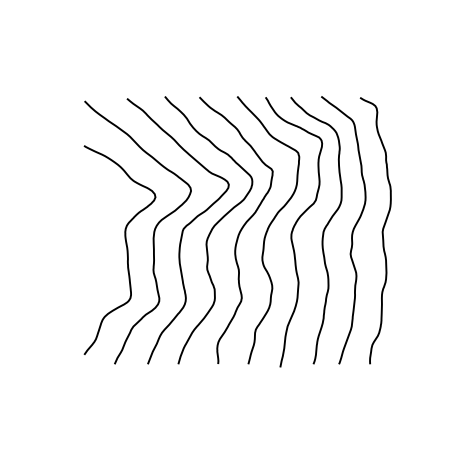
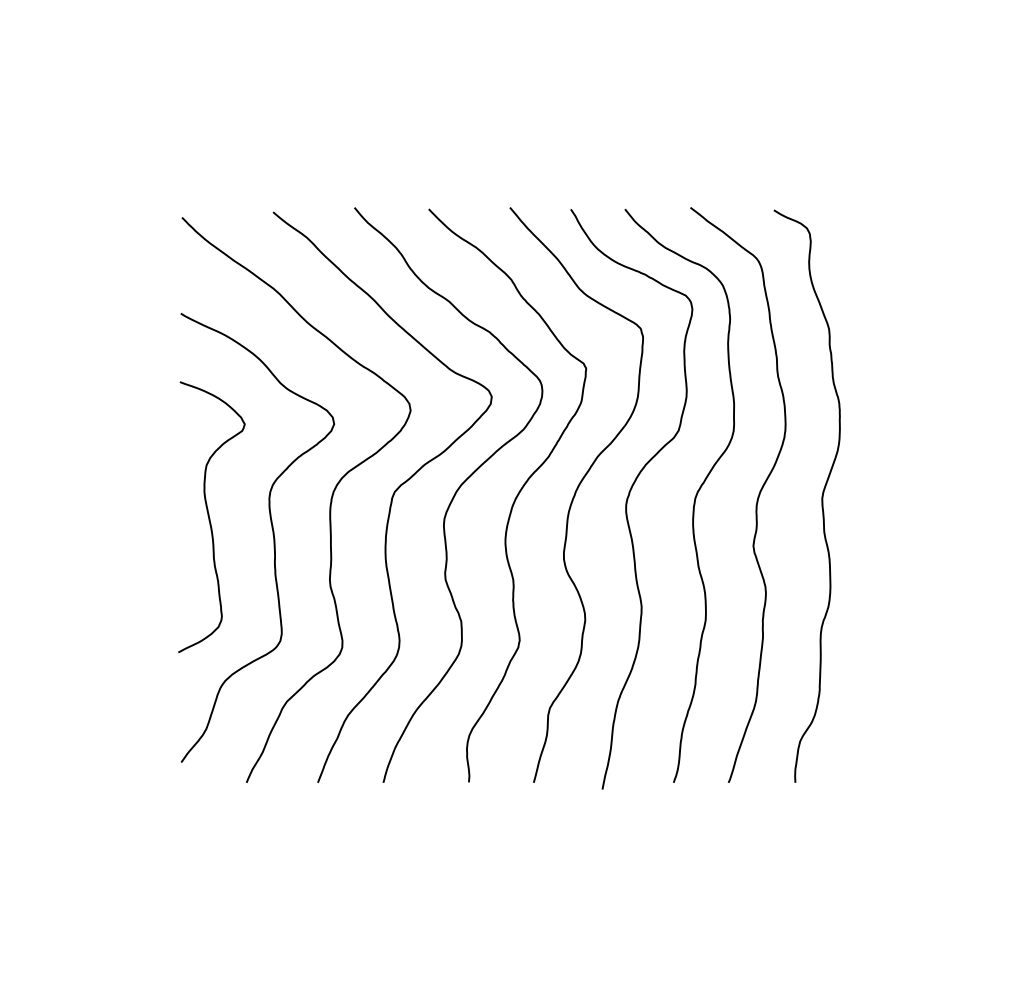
curve: (98, 240) -> (211, 516), added

